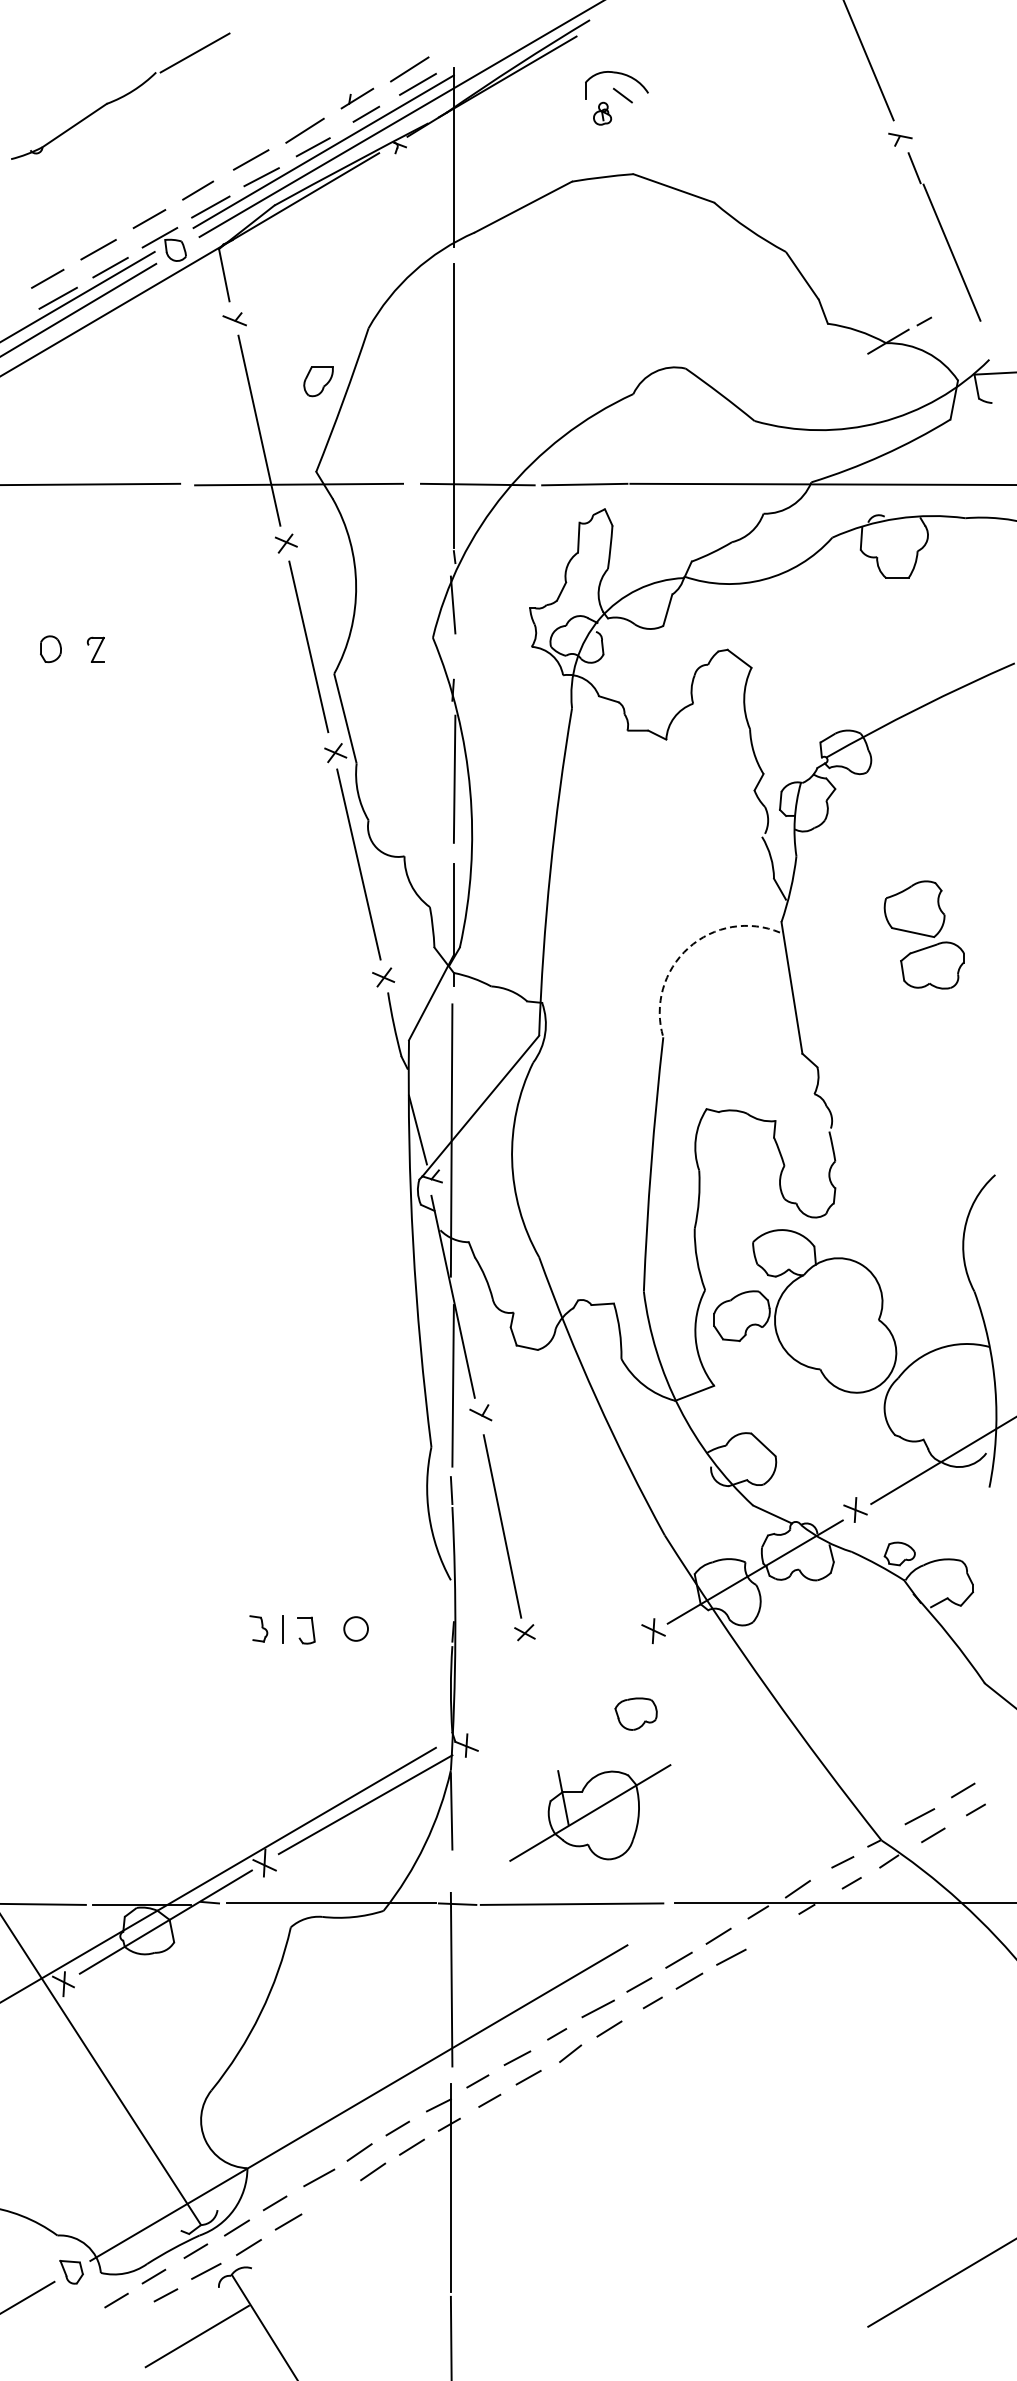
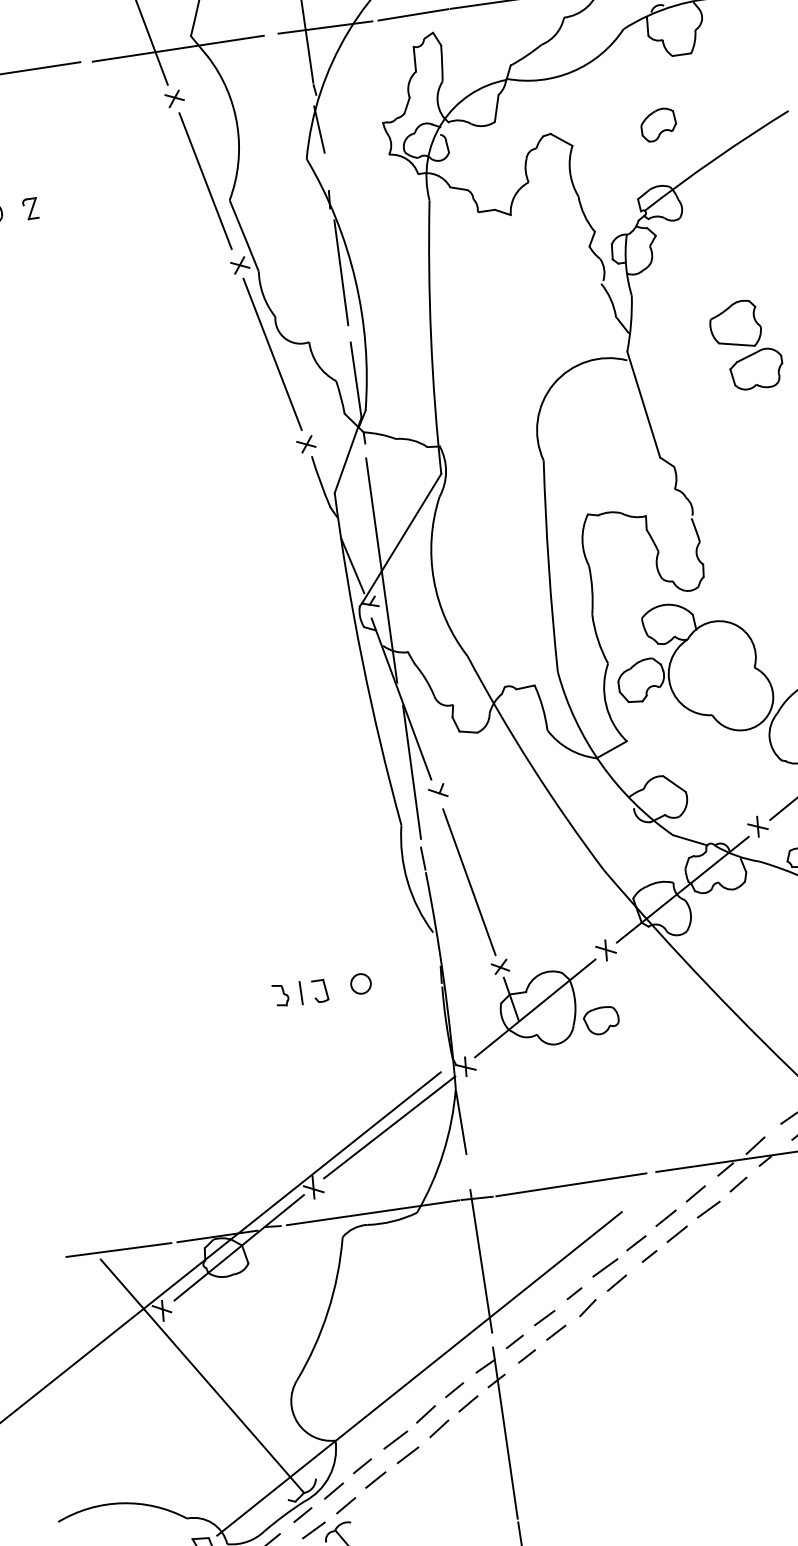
part: (857, 657) -> (658, 124), added
arc: (688, 948) -> (553, 384), dashed -> solid
part: (590, 1812) -> (535, 1007), moved
line: (770, 1932) -> (738, 1184), added
line: (330, 2197) -> (407, 1454), added

